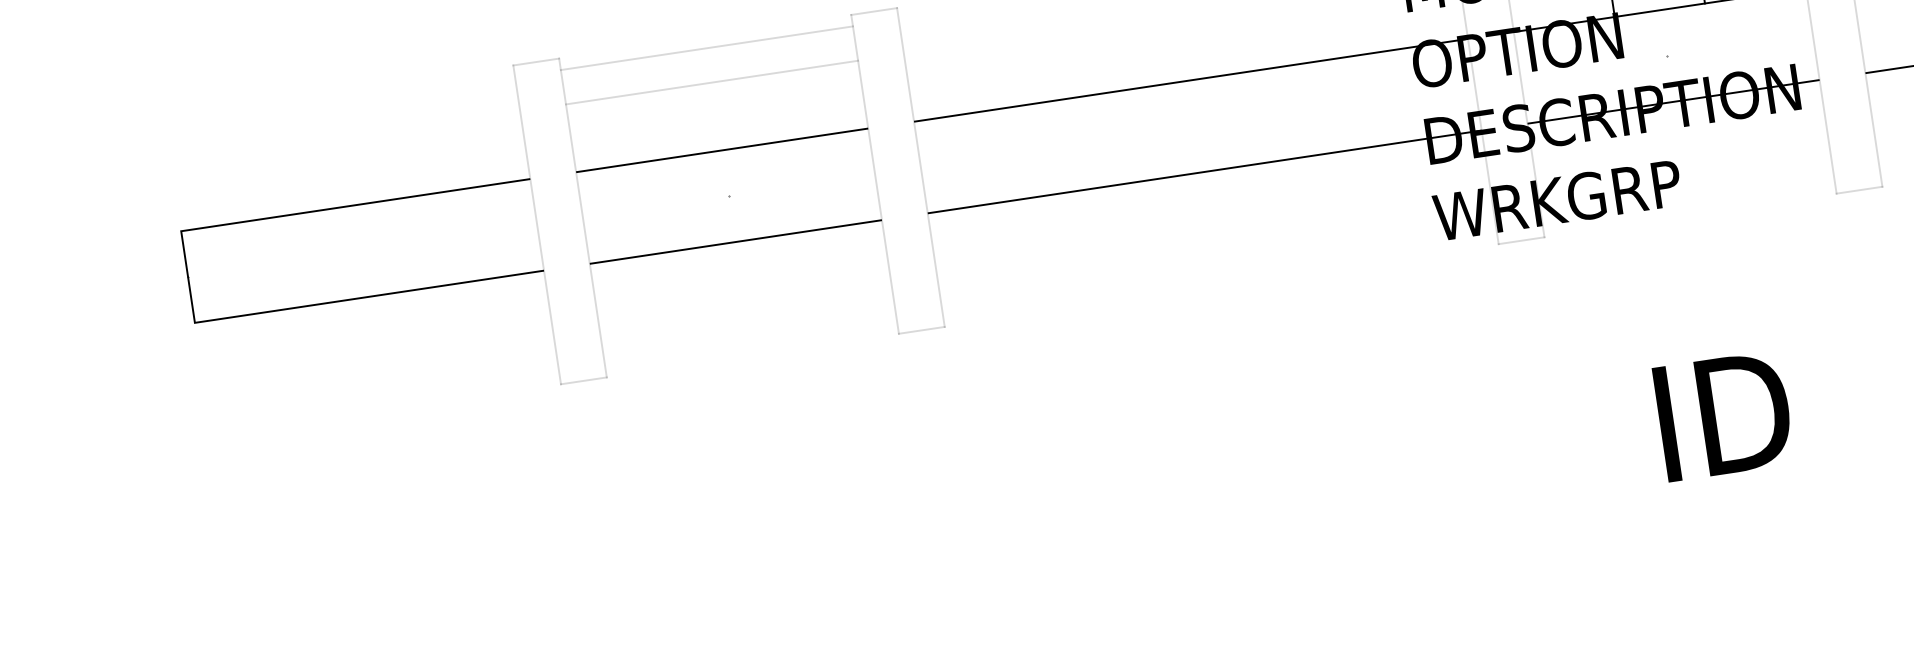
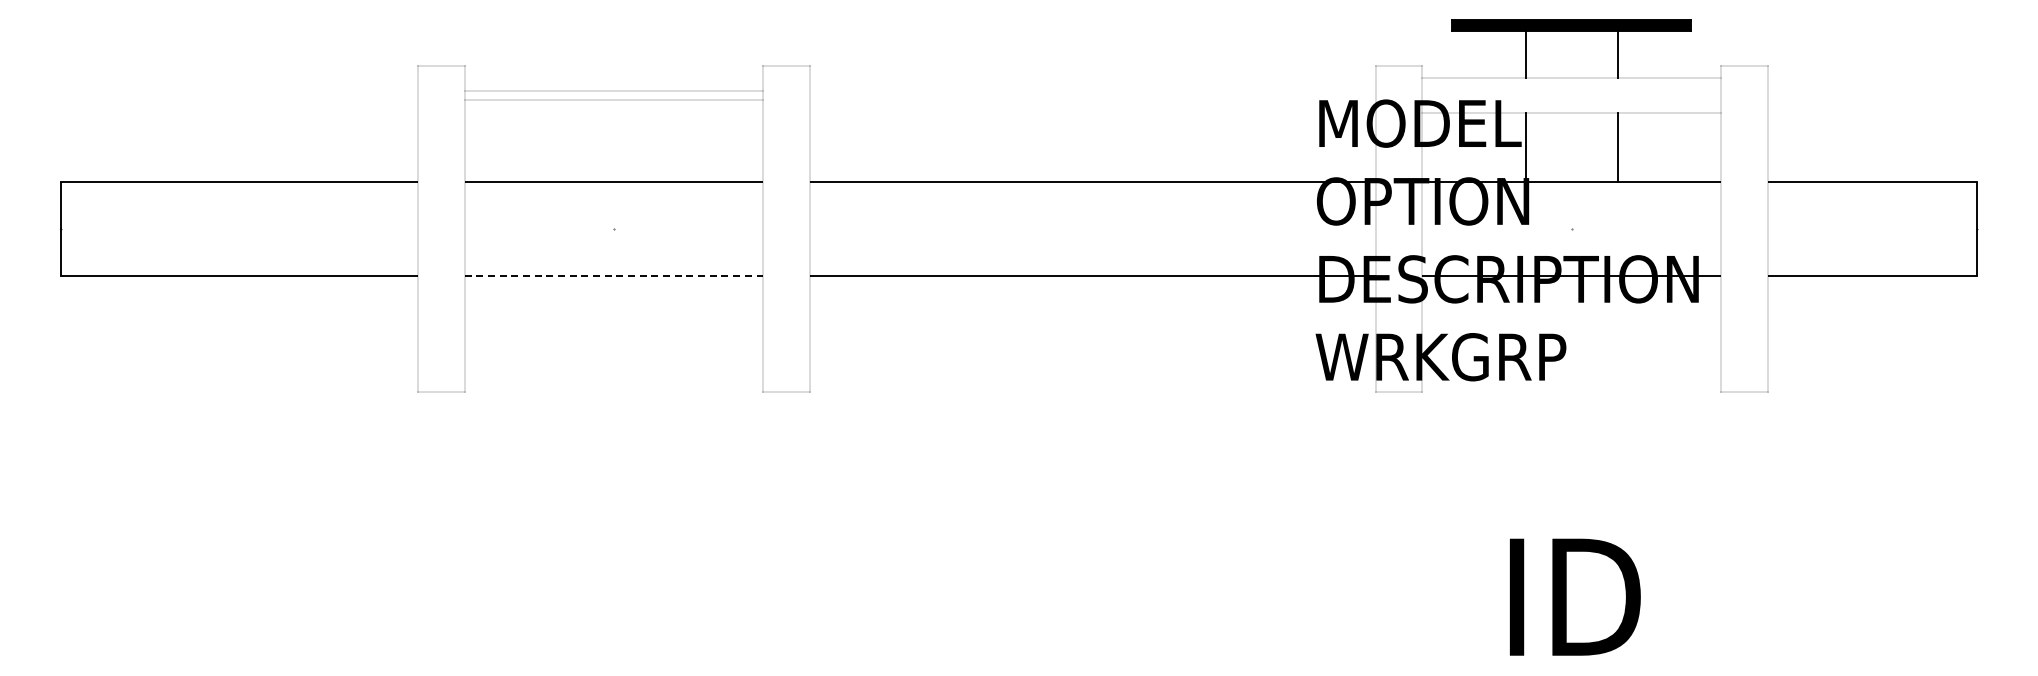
line: (706, 48) -> (613, 100), moved
line: (711, 83) -> (613, 91), moved
line: (736, 241) -> (614, 275), solid -> dashed

